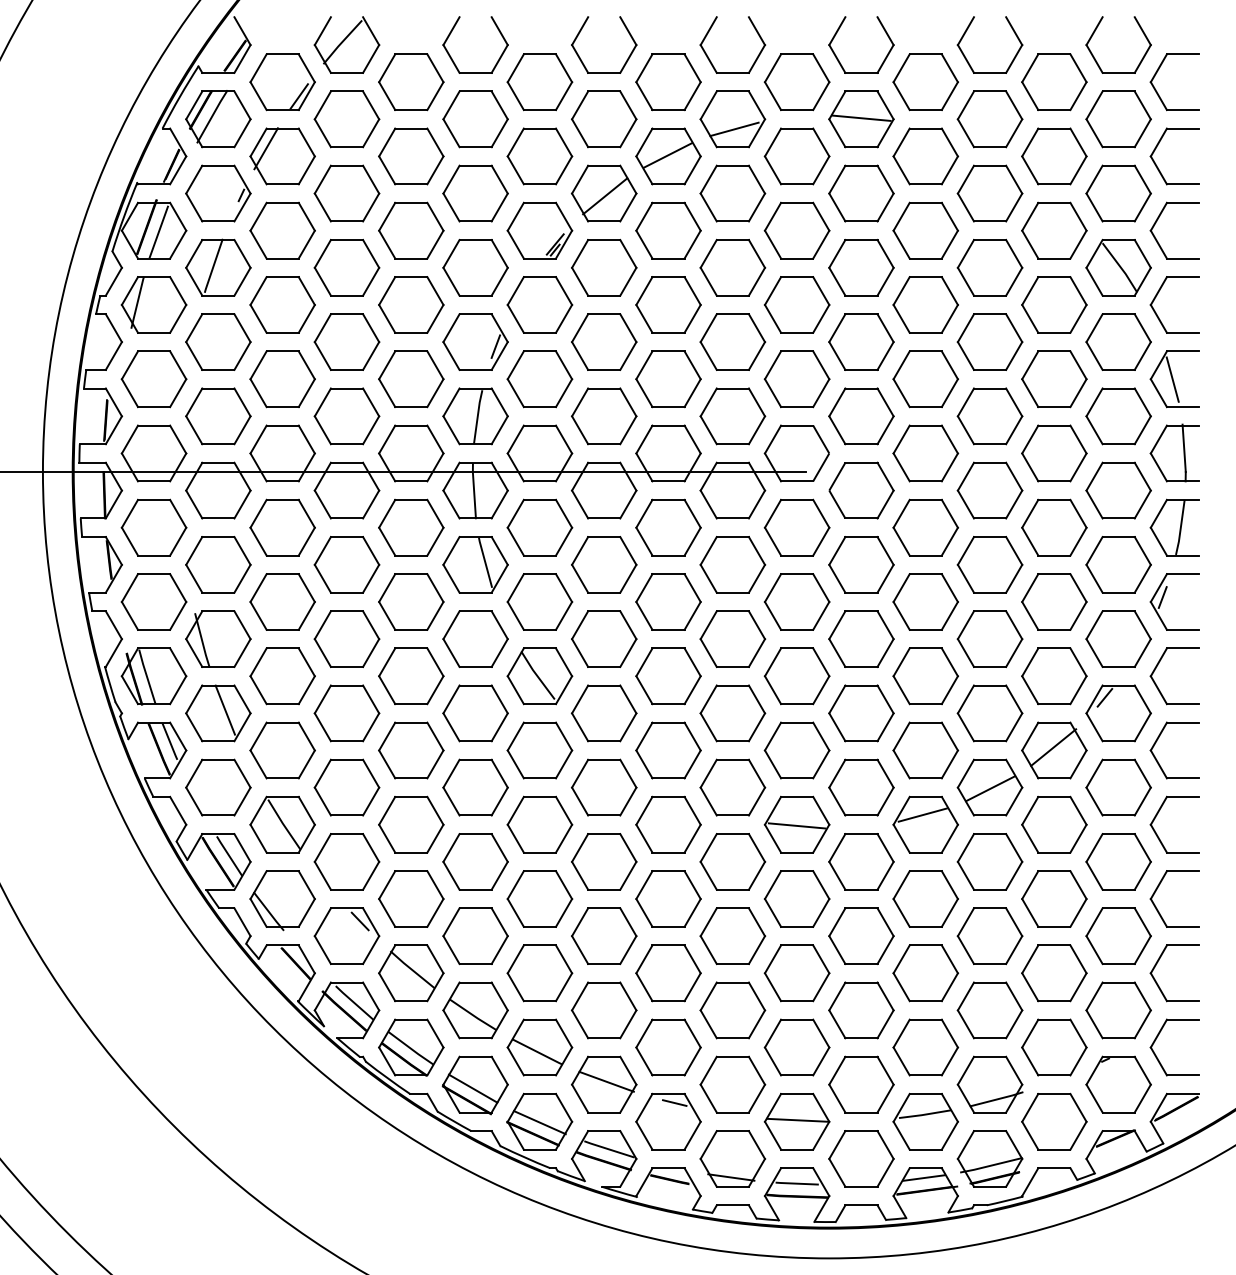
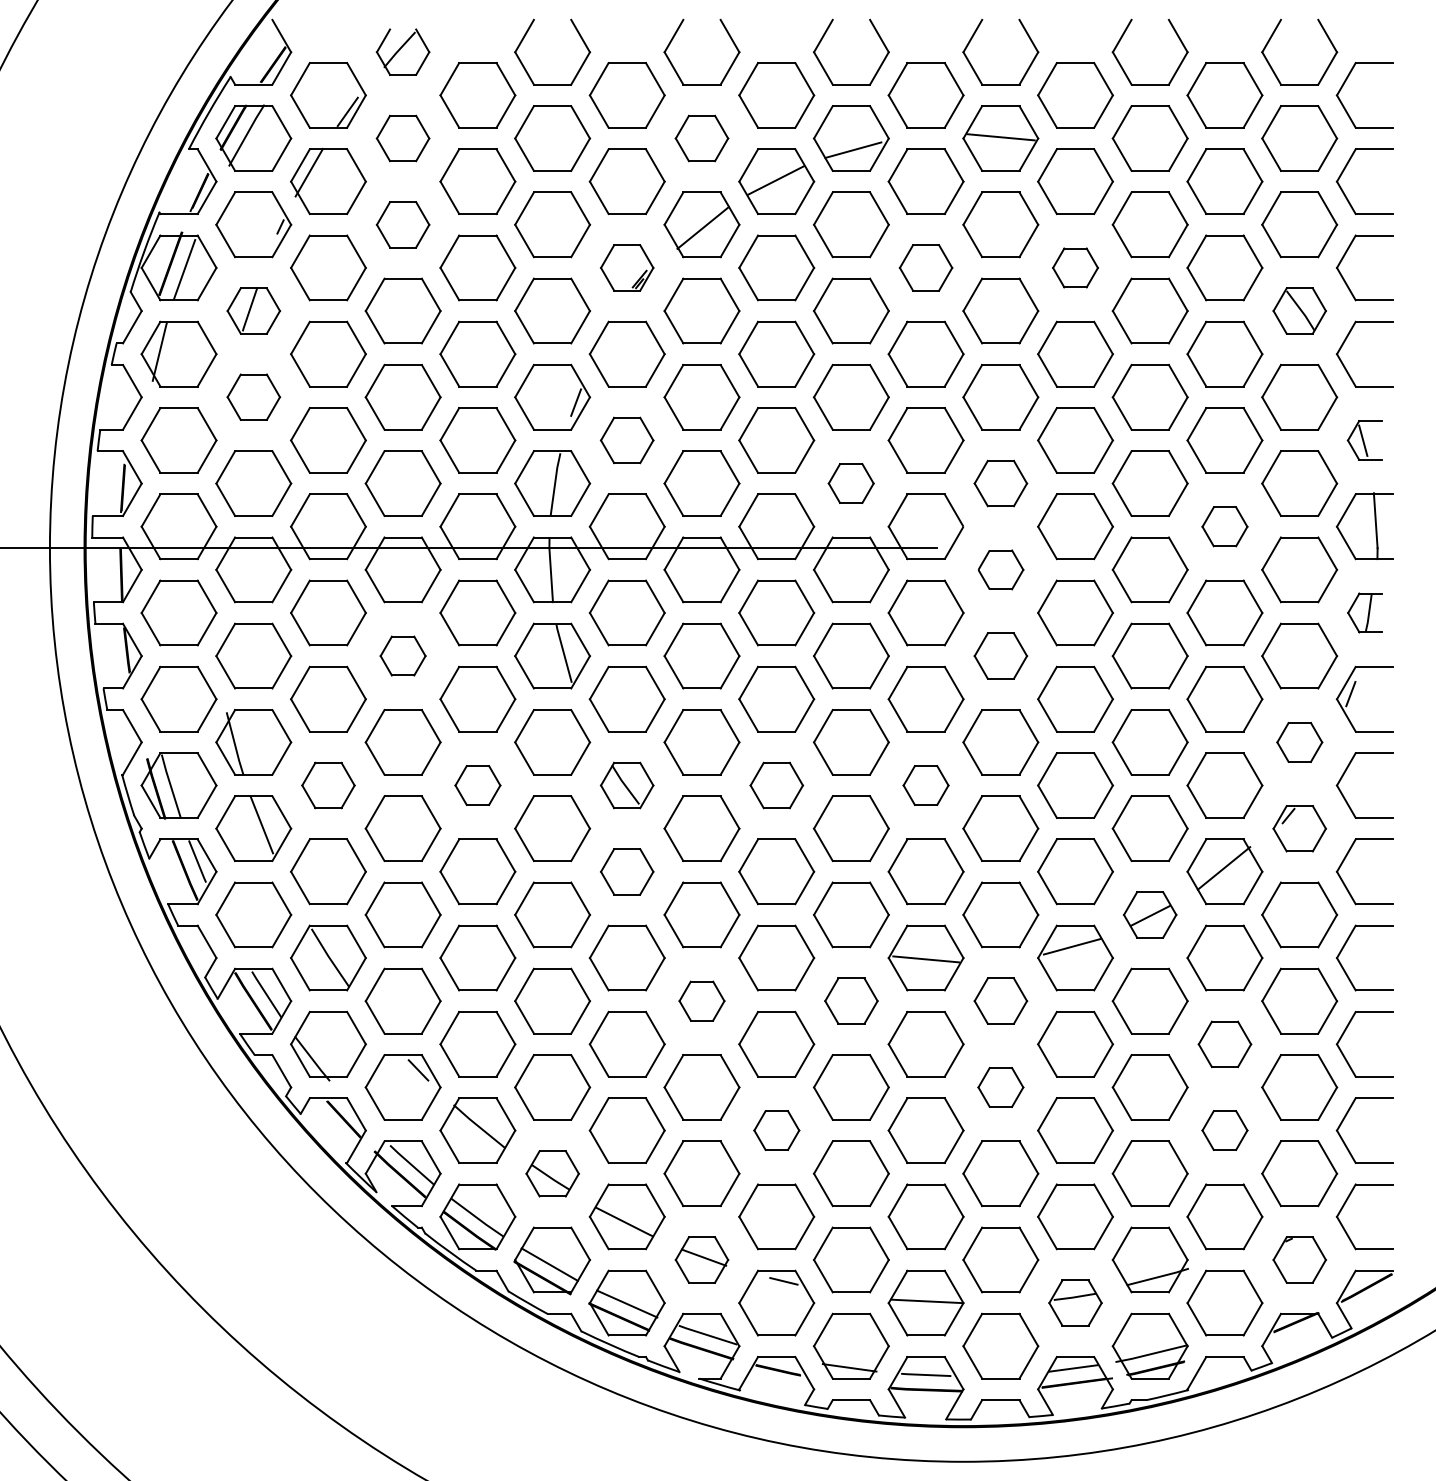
part: (346, 44) -> (402, 51), size x0.7
part: (346, 119) -> (402, 138), size x0.7
part: (603, 119) -> (701, 138), size x0.7
part: (346, 193) -> (402, 224), size x0.7
part: (539, 230) -> (626, 267), size x0.7
part: (796, 230) -> (925, 267), size x0.7
part: (925, 230) -> (1075, 267), size x0.6
part: (218, 267) -> (253, 310), size x0.7
part: (1118, 267) -> (1299, 310), size x0.7
part: (218, 341) -> (253, 396), size x0.7
part: (539, 379) -> (626, 440), size x0.7
part: (1174, 379) -> (1364, 440), size x0.6
part: (732, 416) -> (850, 483), size x0.6
part: (861, 416) -> (1000, 483), size x0.7
part: (1053, 453) -> (1224, 526), size x0.6
part: (861, 490) -> (1000, 569), size x0.6
part: (1174, 527) -> (1364, 612), size x0.6
part: (346, 564) -> (402, 655), size x0.6
part: (861, 564) -> (1000, 655), size x0.7
part: (1118, 639) -> (1299, 742), size x0.6
part: (282, 676) -> (328, 785), size x0.7
part: (410, 676) -> (477, 785), size x0.6
part: (539, 676) -> (626, 785), size x0.7
part: (668, 676) -> (776, 785), size x0.7
part: (796, 676) -> (925, 785), size x0.6
part: (1118, 713) -> (1299, 828), size x0.7
part: (539, 750) -> (626, 871), size x0.7
part: (989, 787) -> (1149, 914), size x0.7
part: (603, 861) -> (701, 1000), size x0.6
part: (732, 861) -> (851, 1000), size x0.7
part: (861, 861) -> (1000, 1000), size x0.7
part: (1053, 899) -> (1224, 1044), size x0.7
part: (861, 936) -> (1000, 1087), size x0.6
part: (668, 973) -> (776, 1130), size x0.6
part: (1053, 973) -> (1224, 1130), size x0.6
part: (475, 1010) -> (552, 1173), size x0.7
part: (603, 1084) -> (701, 1259), size x0.7
part: (1118, 1084) -> (1299, 1259), size x0.7
part: (925, 1121) -> (1075, 1302), size x0.7

